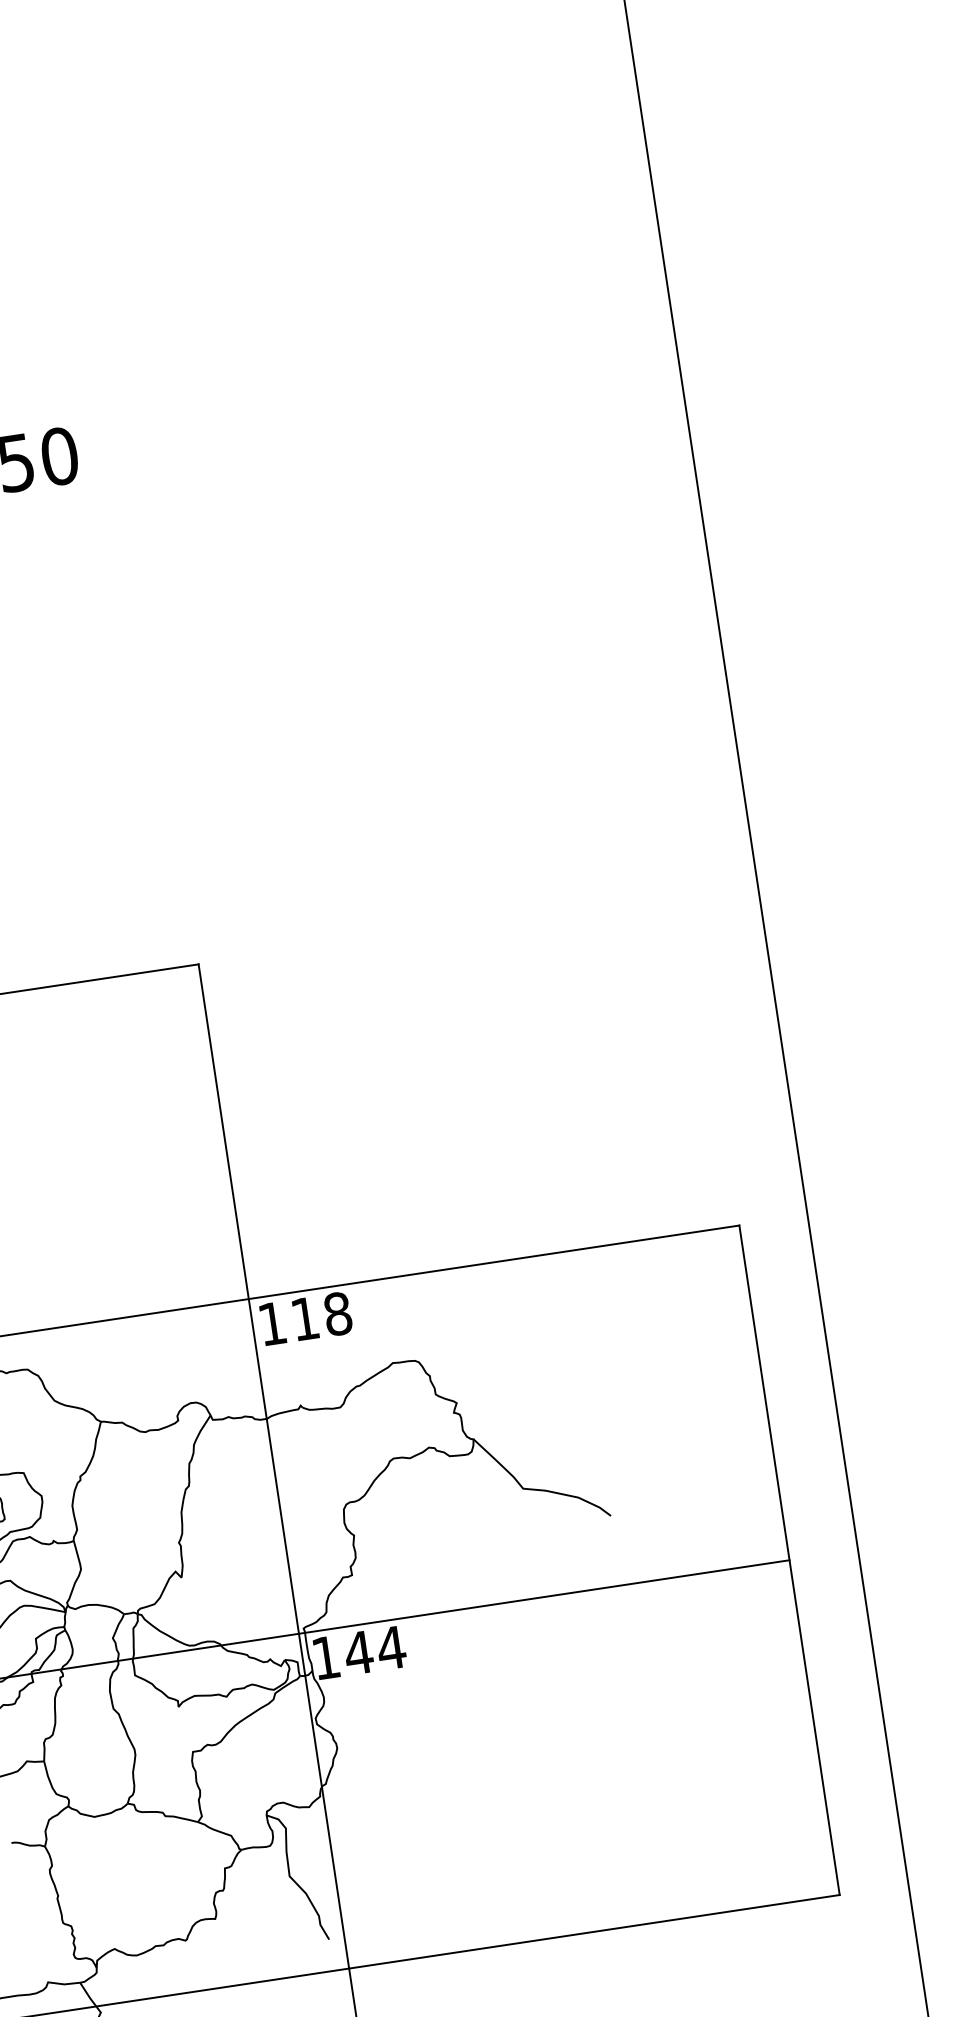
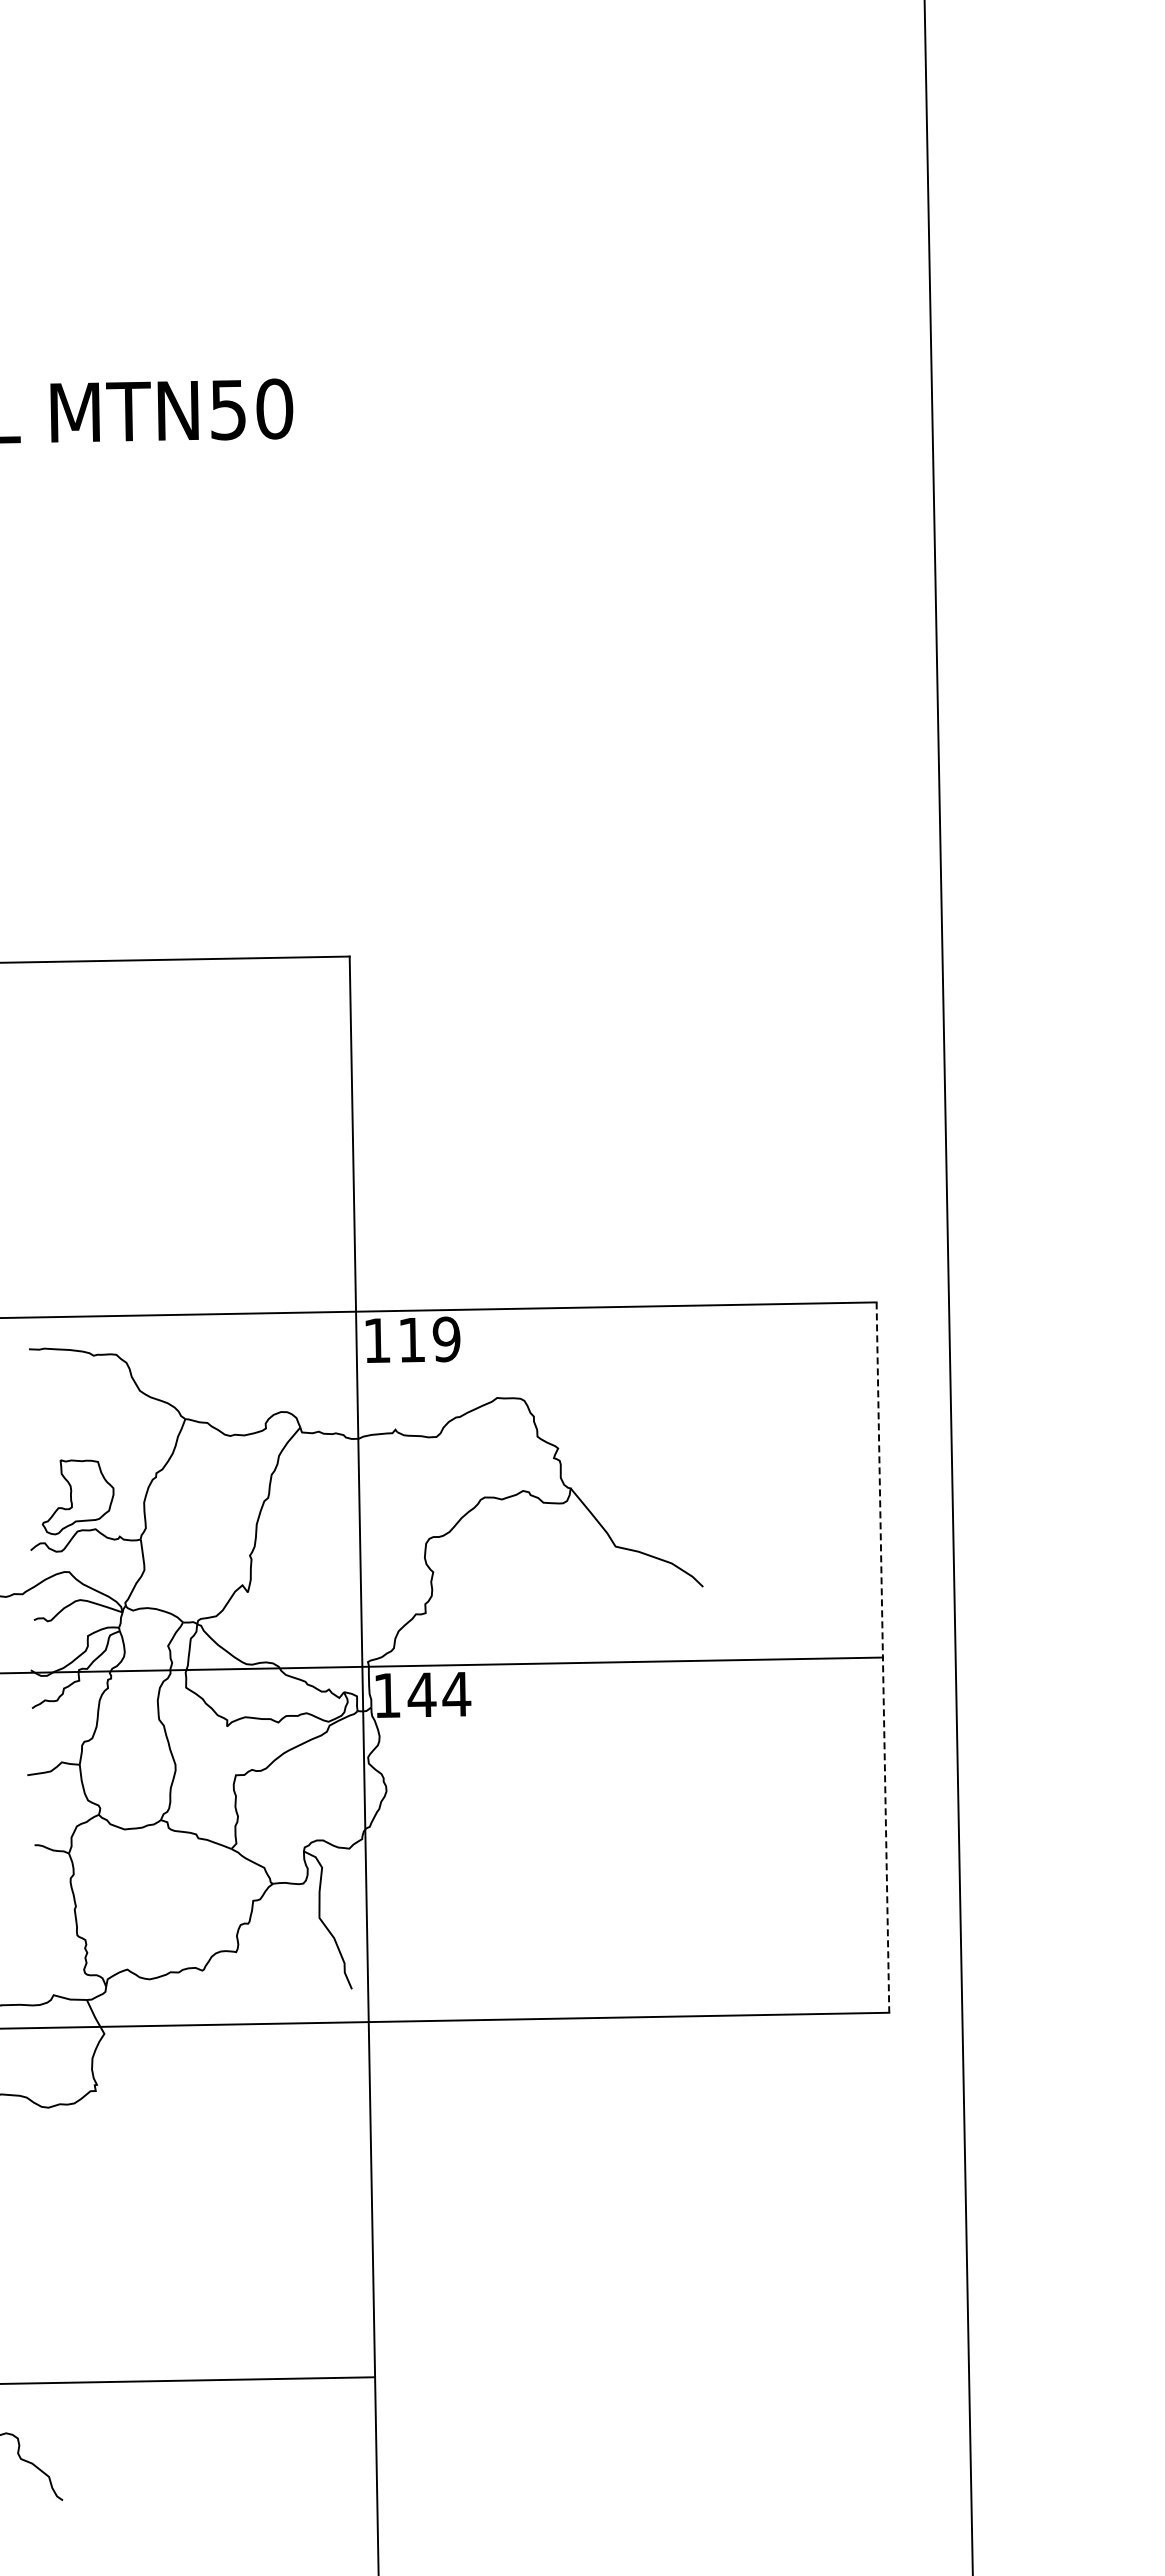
text: (337, 1314) -> (446, 1339), 118 -> 119
line: (789, 1561) -> (882, 1658), solid -> dashed

